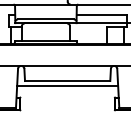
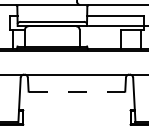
line: (68, 80) -> (77, 91), solid -> dashed
line: (67, 86) -> (76, 97), removed

